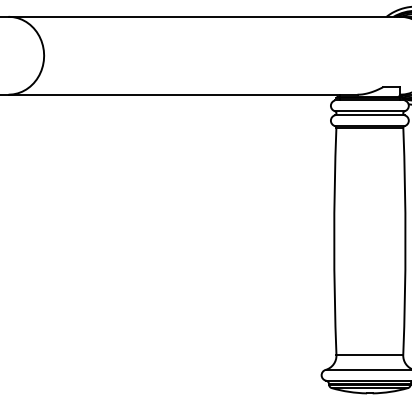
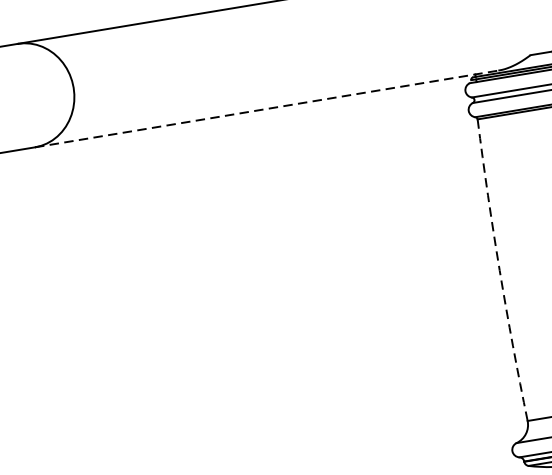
line: (183, 94) -> (267, 108), solid -> dashed
arc: (334, 241) -> (500, 270), solid -> dashed

